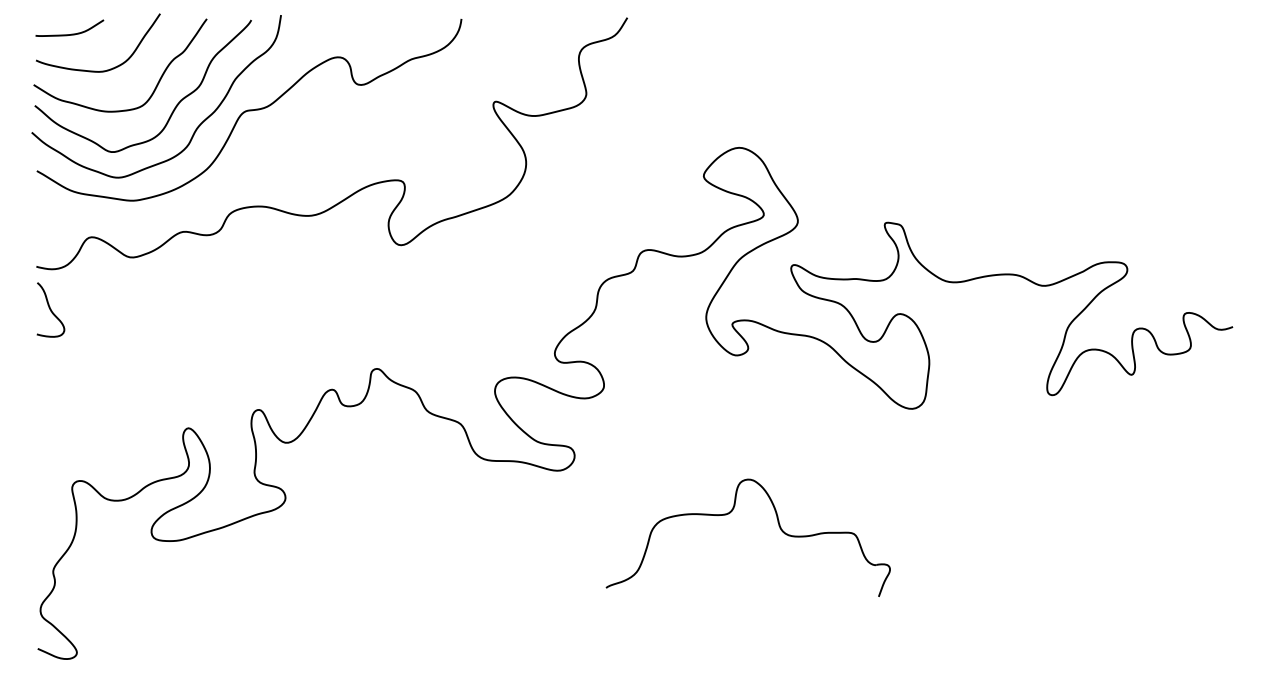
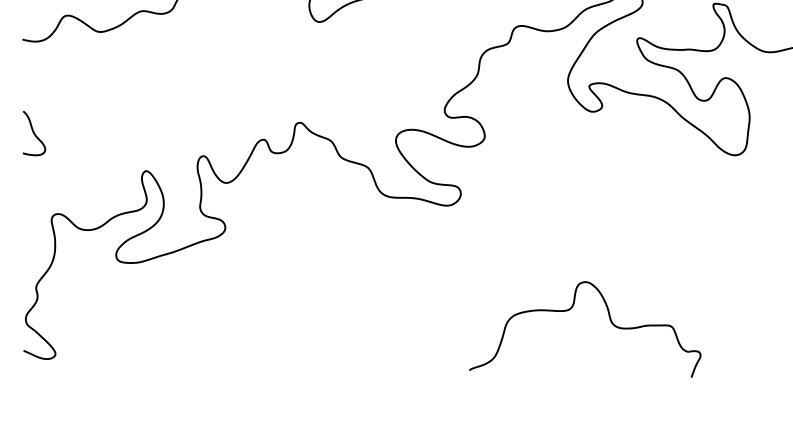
curve: (50, 309) -> (33, 133), moved
part: (730, 513) -> (570, 309), moved

